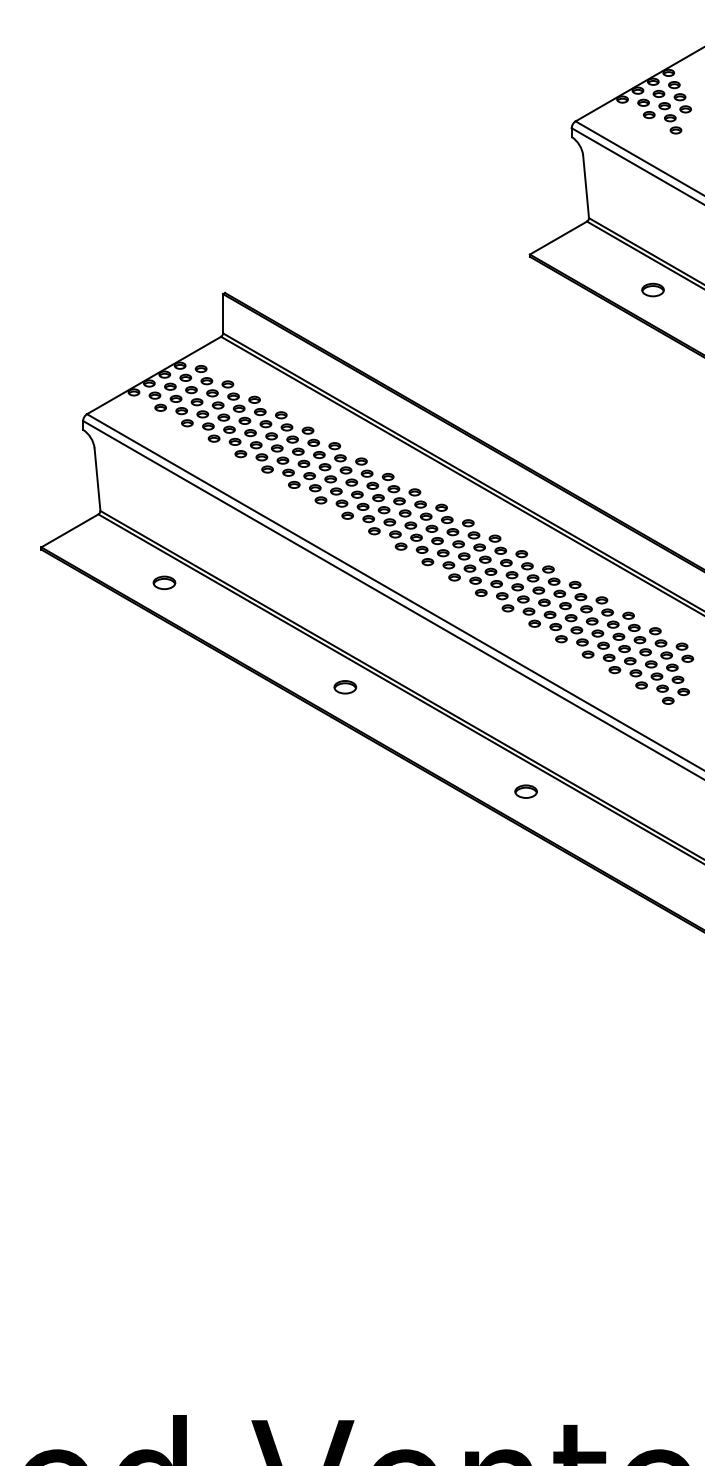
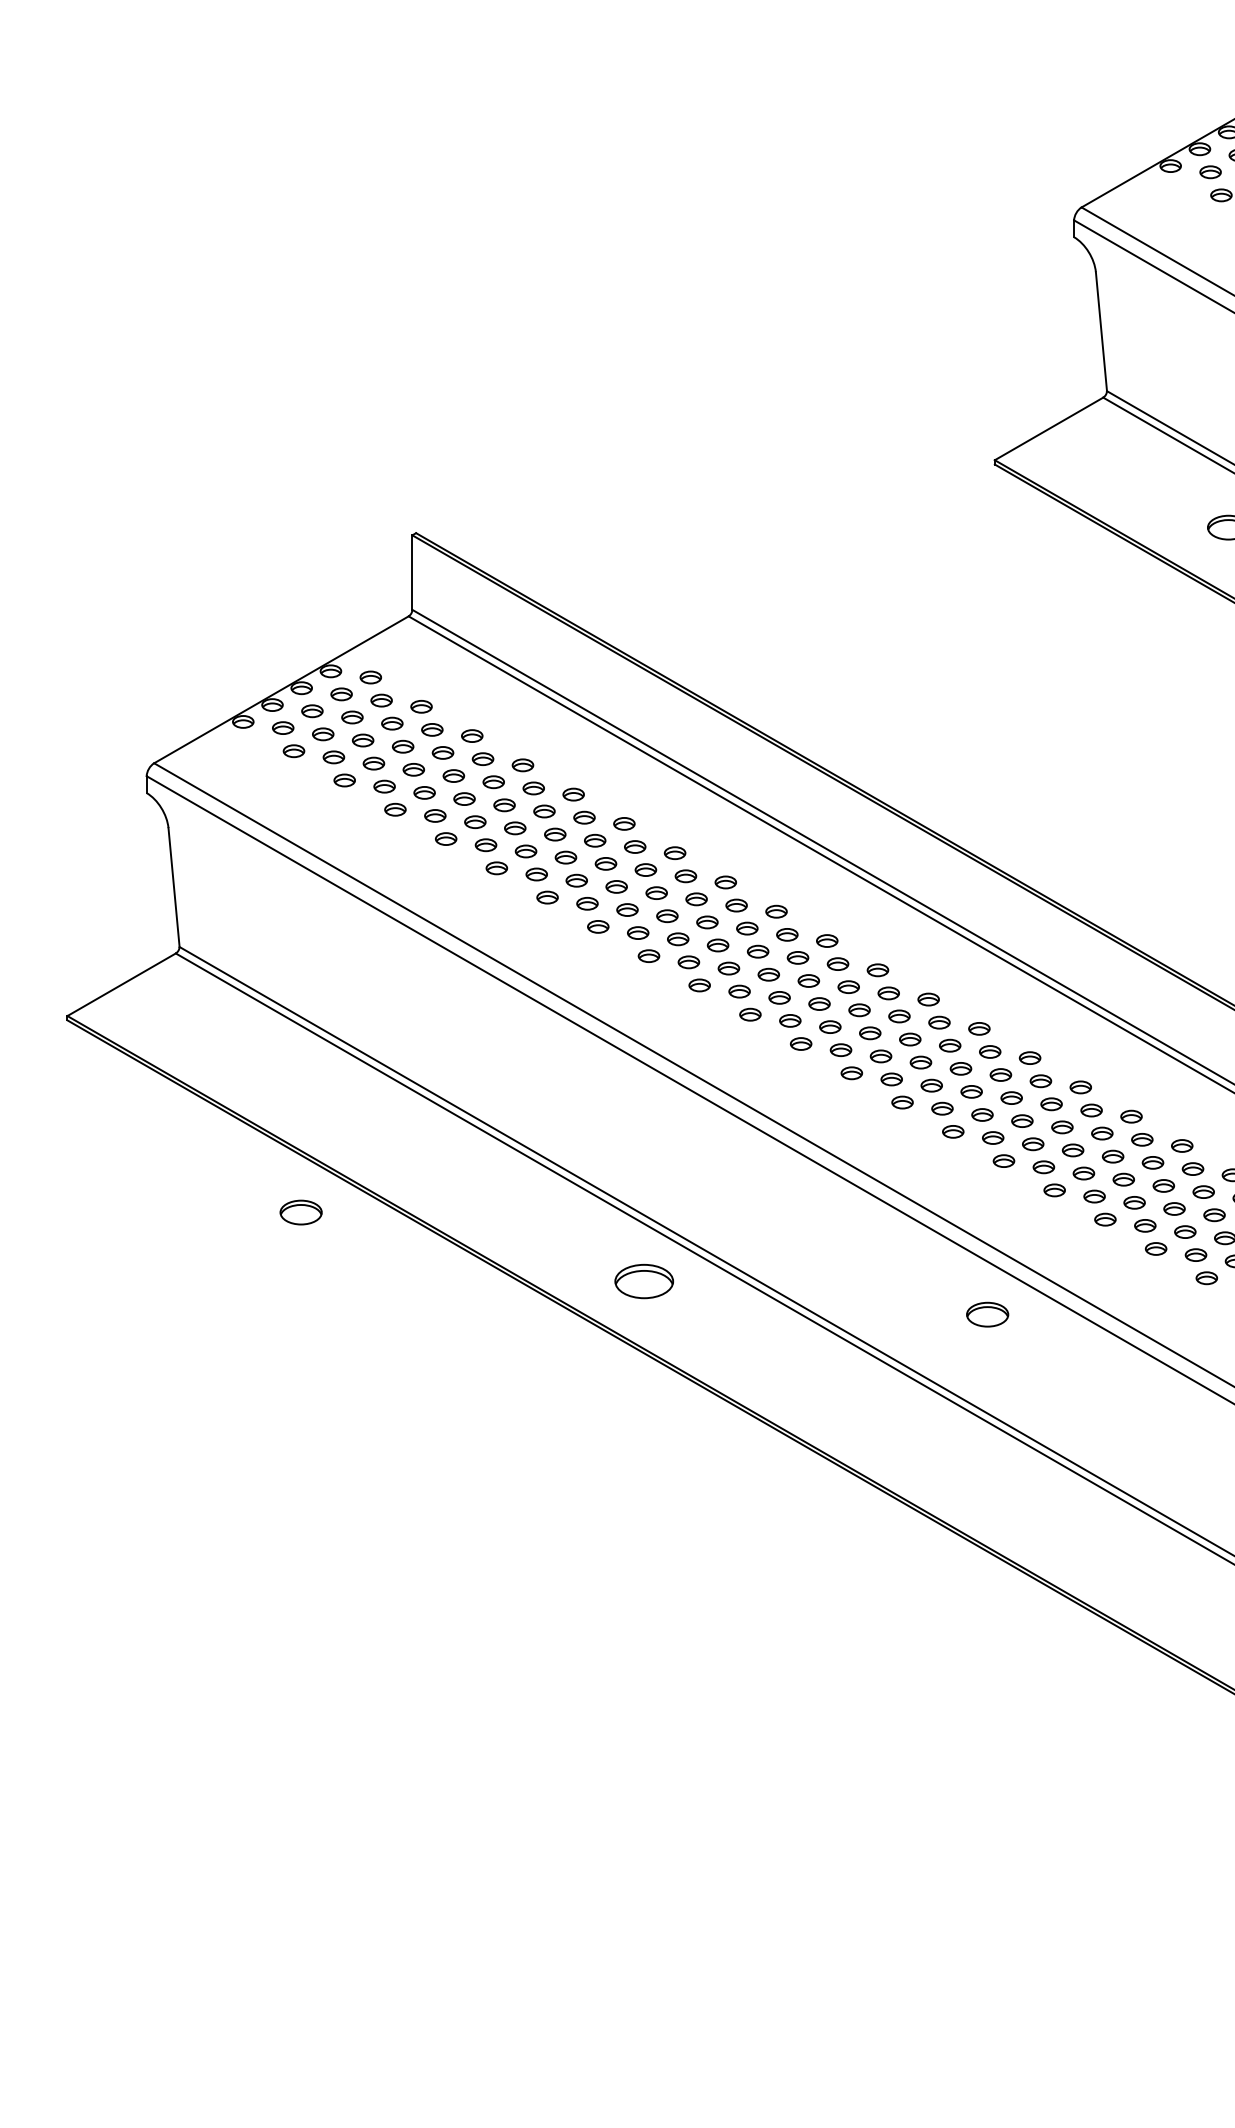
part: (164, 582) -> (301, 1211), moved
part: (345, 687) -> (644, 1282), size x1.4
part: (525, 791) -> (986, 1314), moved

